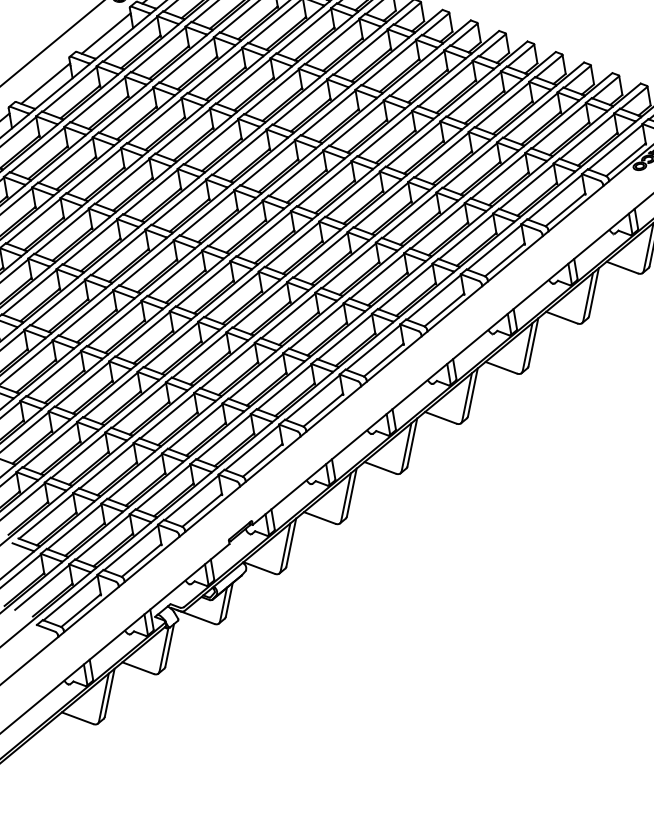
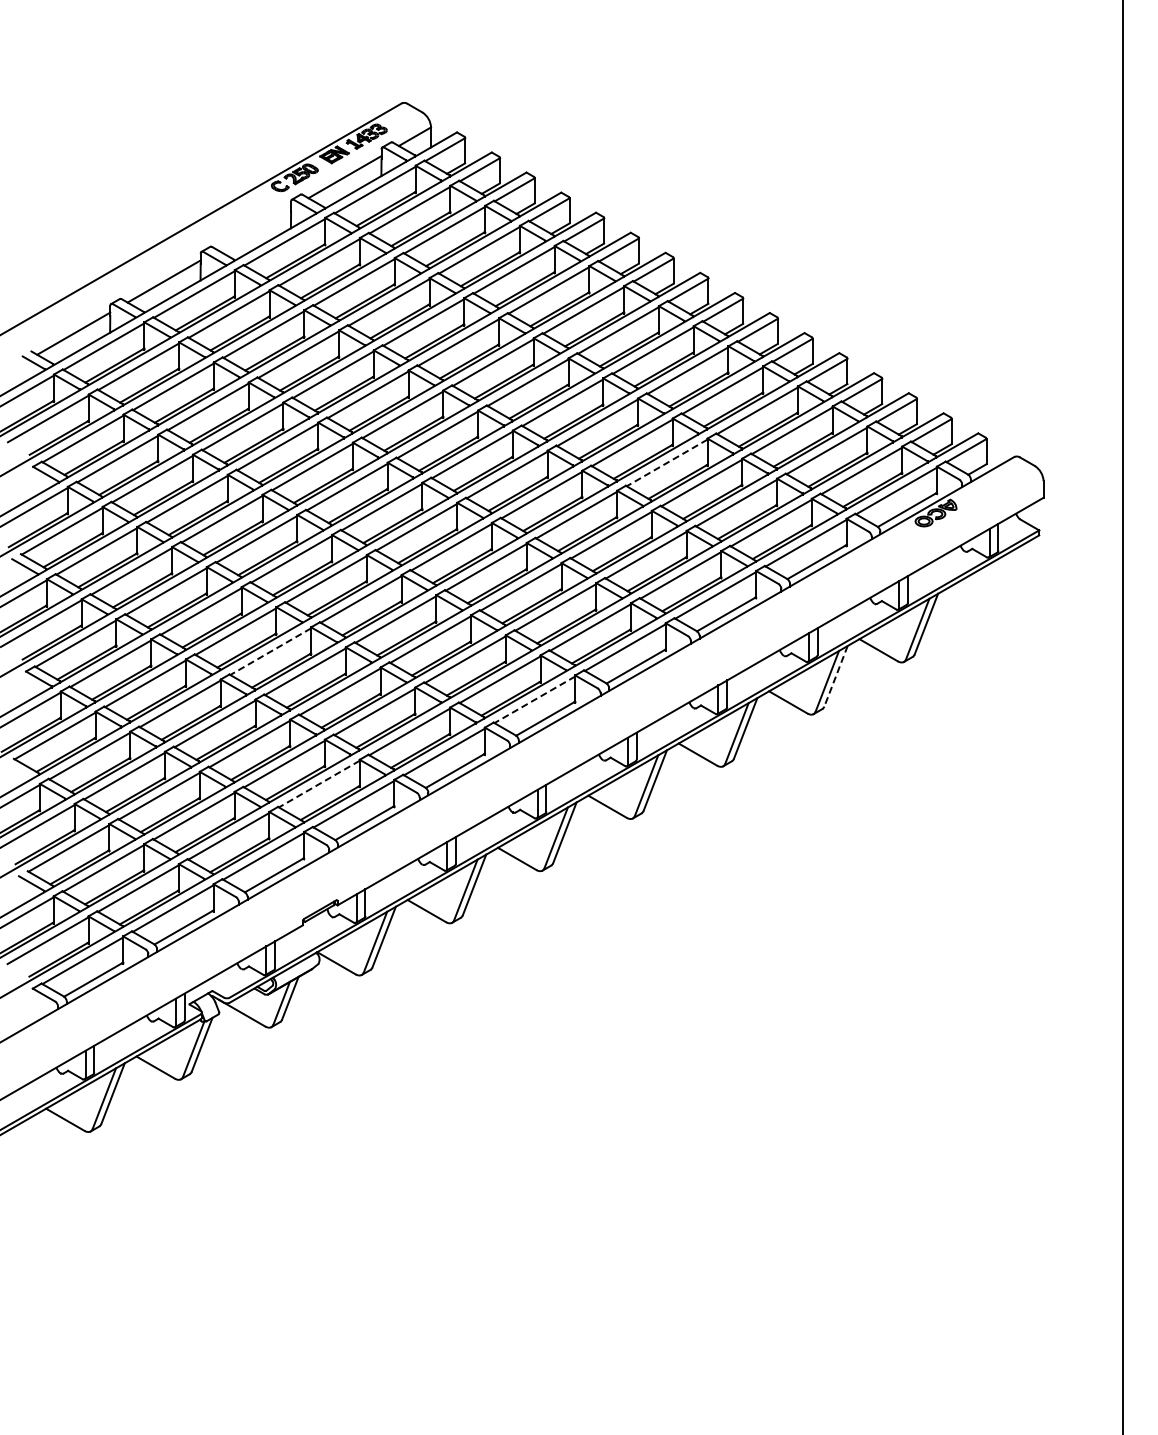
line: (106, 33) -> (254, 229), removed
line: (442, 154) -> (667, 462), solid -> dashed
line: (594, 292) -> (836, 676), solid -> dashed
line: (171, 344) -> (270, 651), solid -> dashed
line: (373, 347) -> (534, 699), solid -> dashed
line: (224, 437) -> (319, 784), solid -> dashed

